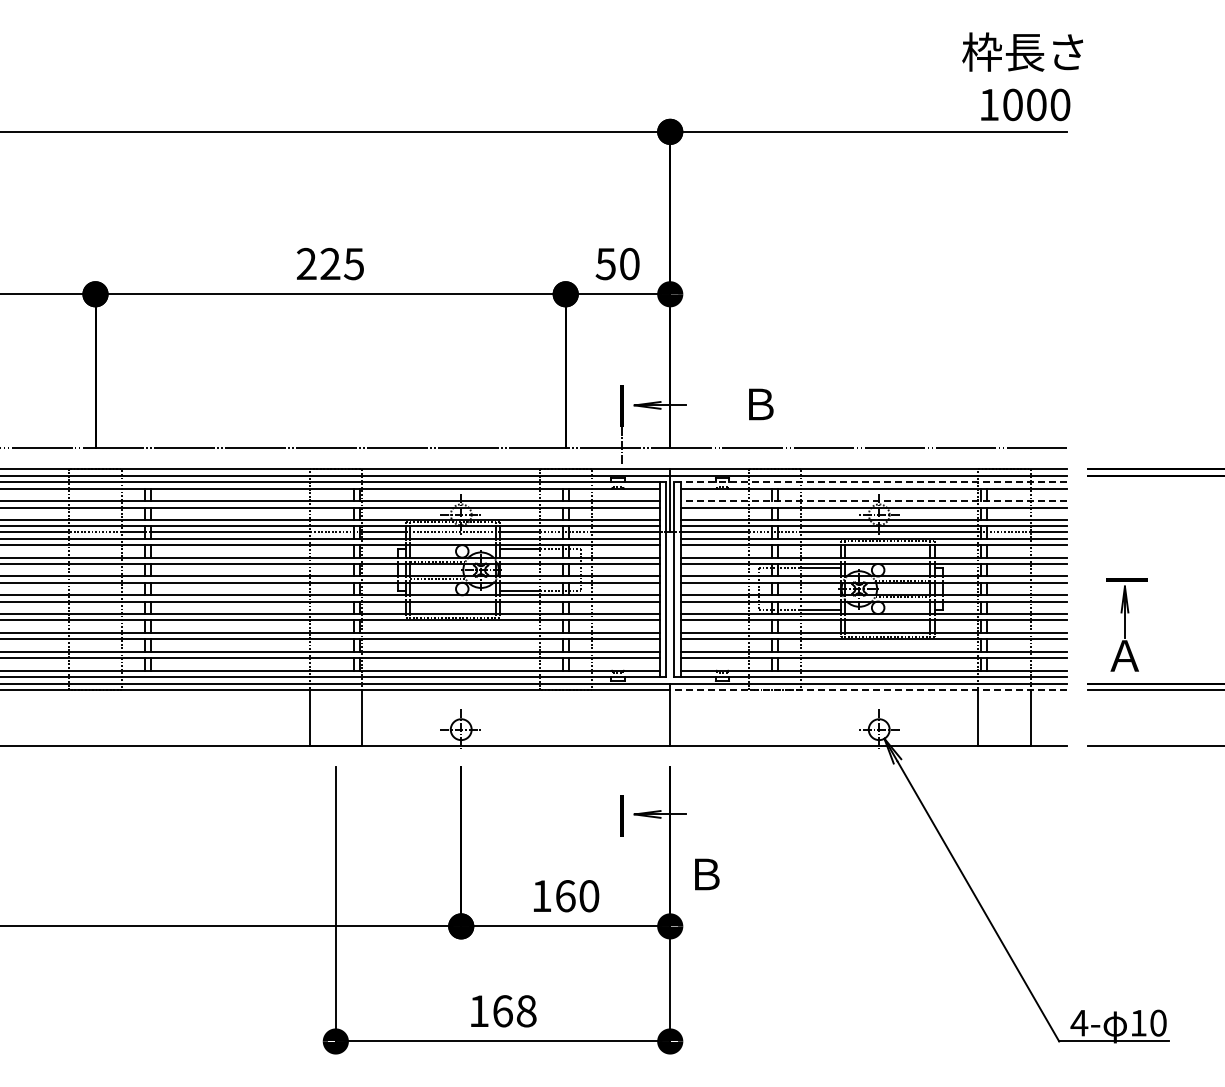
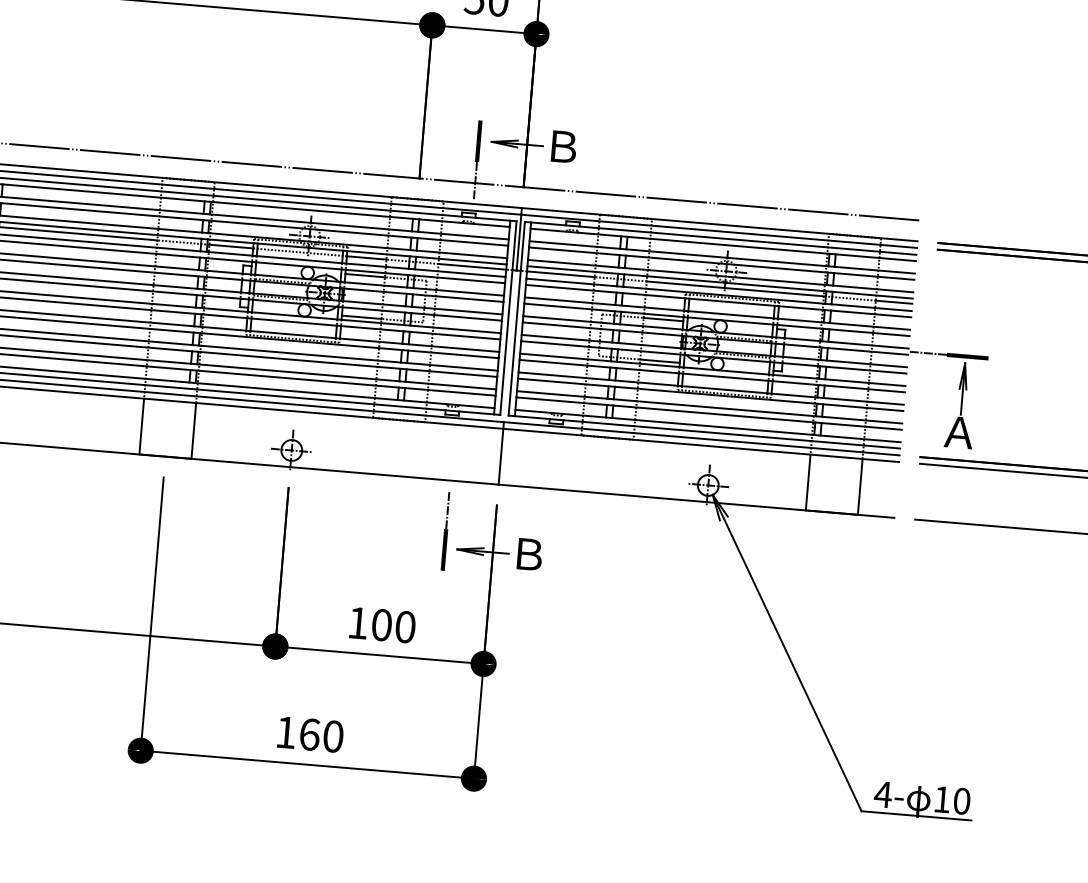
text: (761, 404) -> (564, 147), moved
line: (870, 482) -> (720, 238), dashed -> solid
line: (873, 501) -> (721, 257), dashed -> solid
line: (1086, 579) -> (927, 353), added
line: (868, 690) -> (700, 445), dashed -> solid
line: (621, 775) -> (447, 509), added
text: (707, 874) -> (530, 554), moved
text: (565, 896) -> (381, 625), 160 -> 100
text: (526, 1011) -> (333, 736), 168 -> 160

